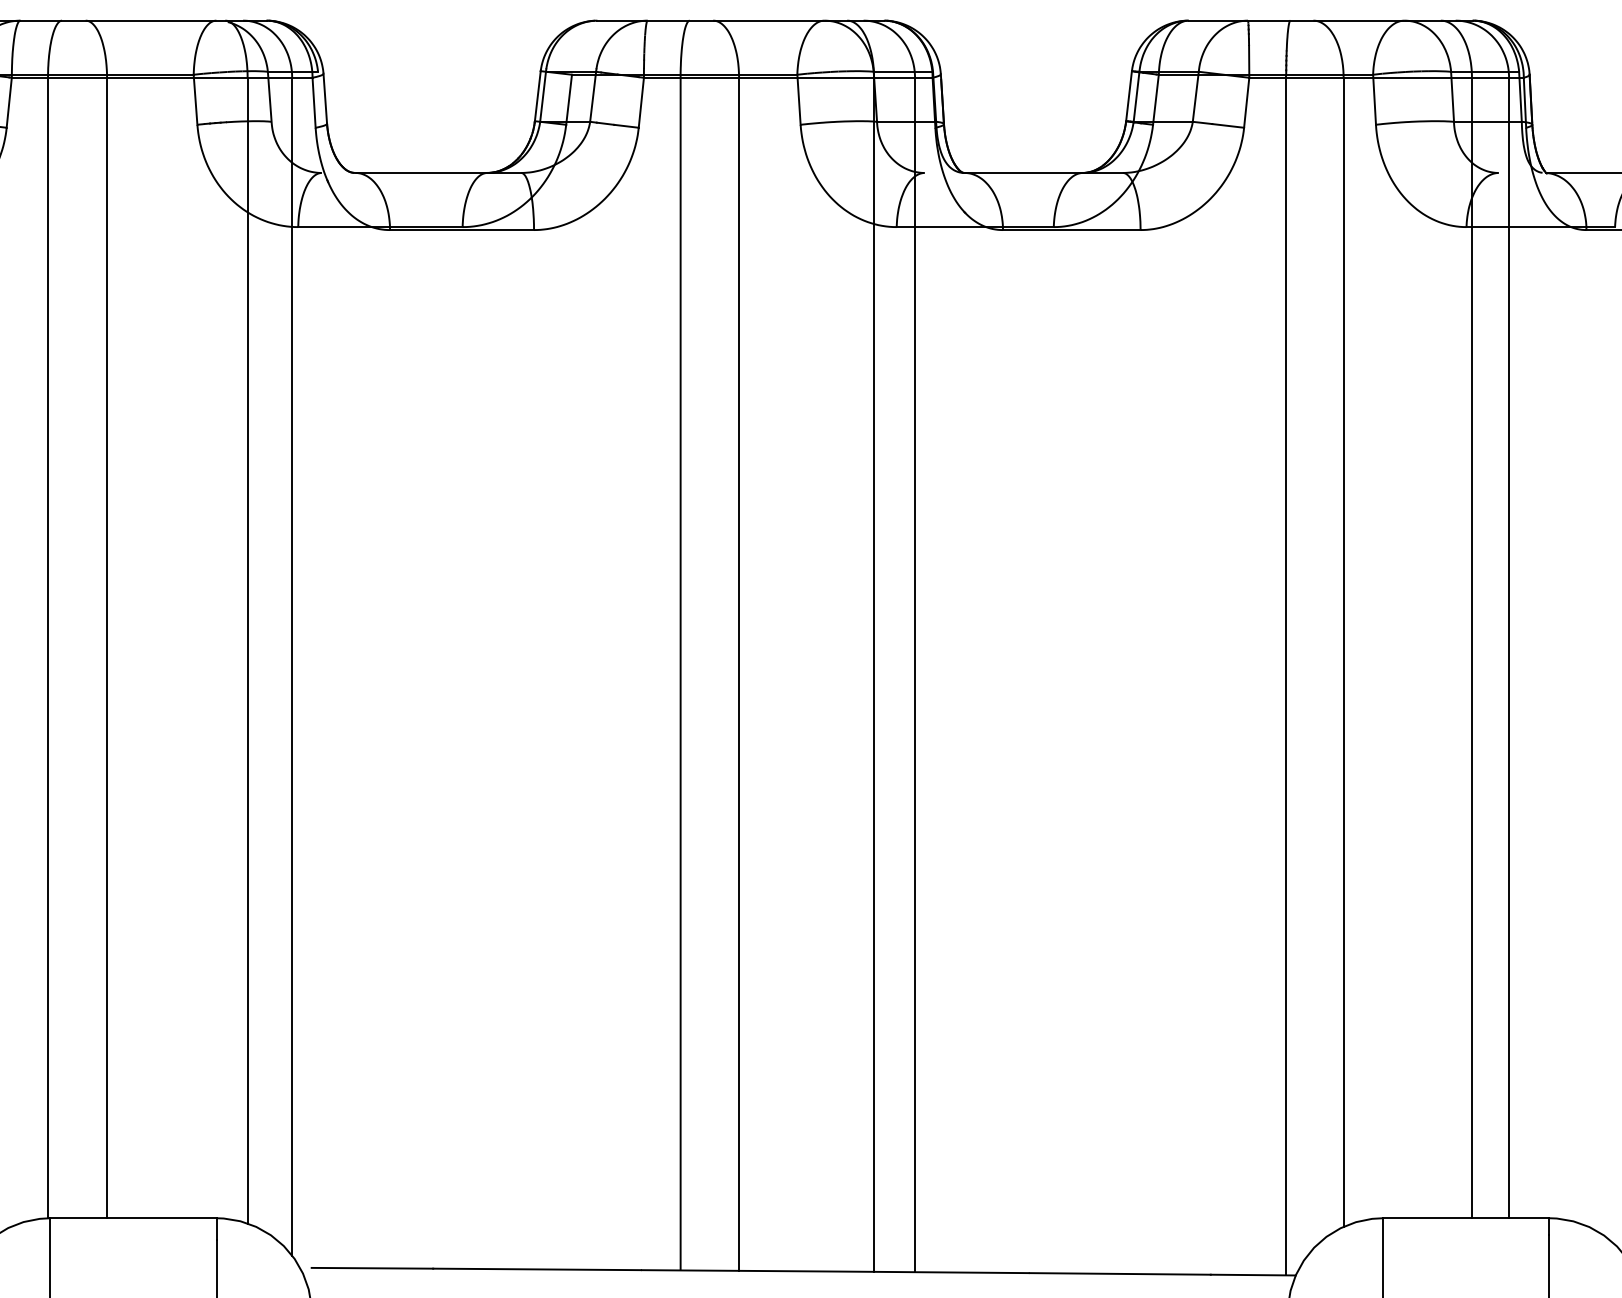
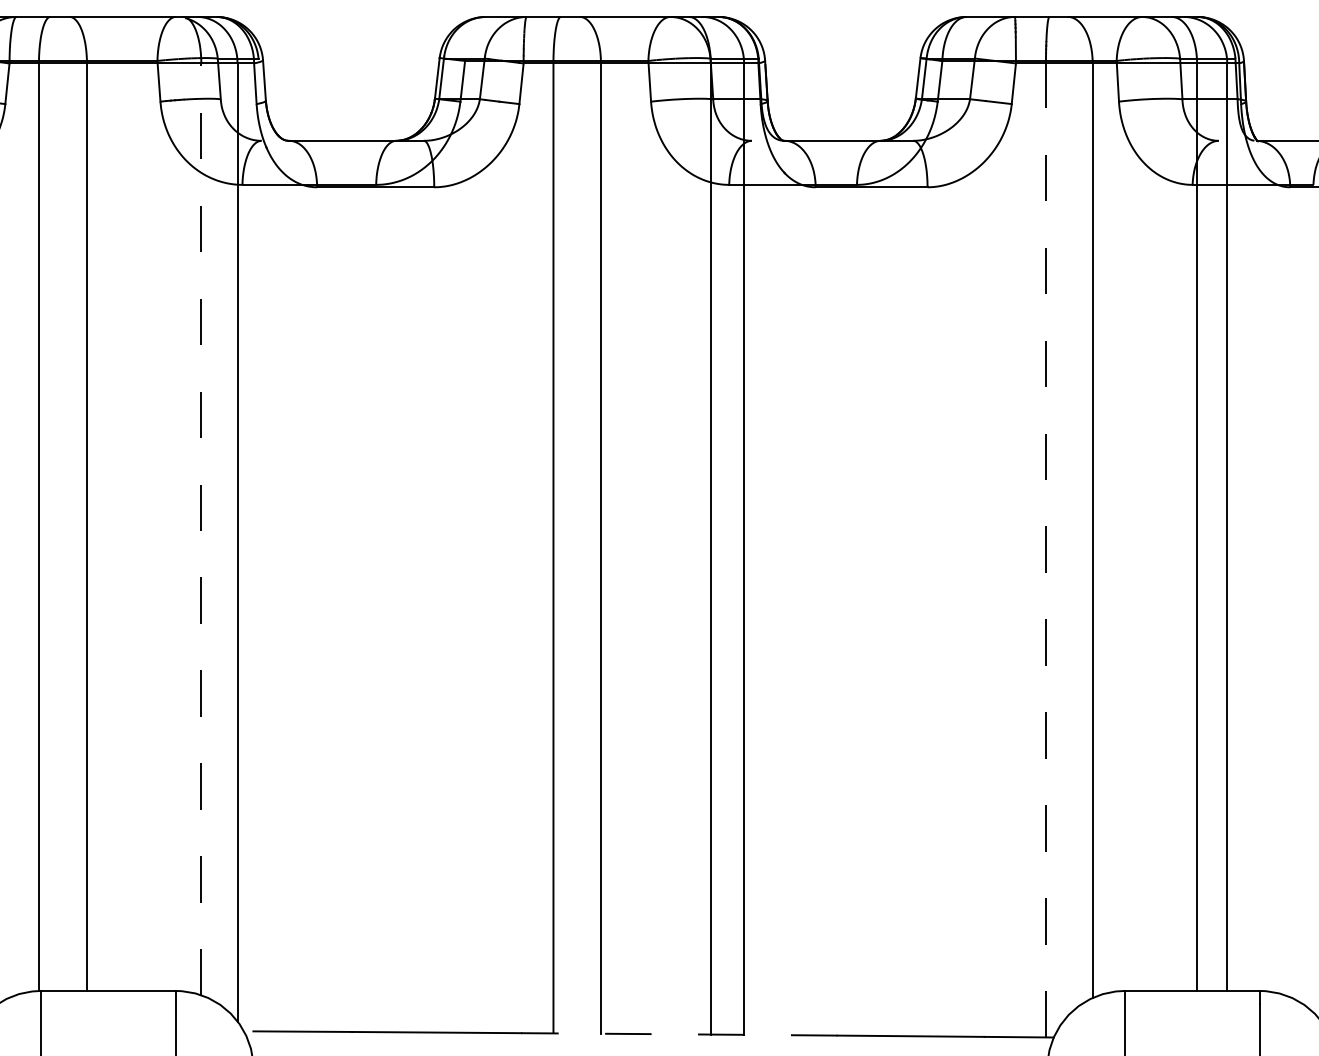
line: (247, 650) -> (201, 529), solid -> dashed
line: (1286, 674) -> (1046, 548), solid -> dashed
line: (835, 1271) -> (679, 1034), solid -> dashed

